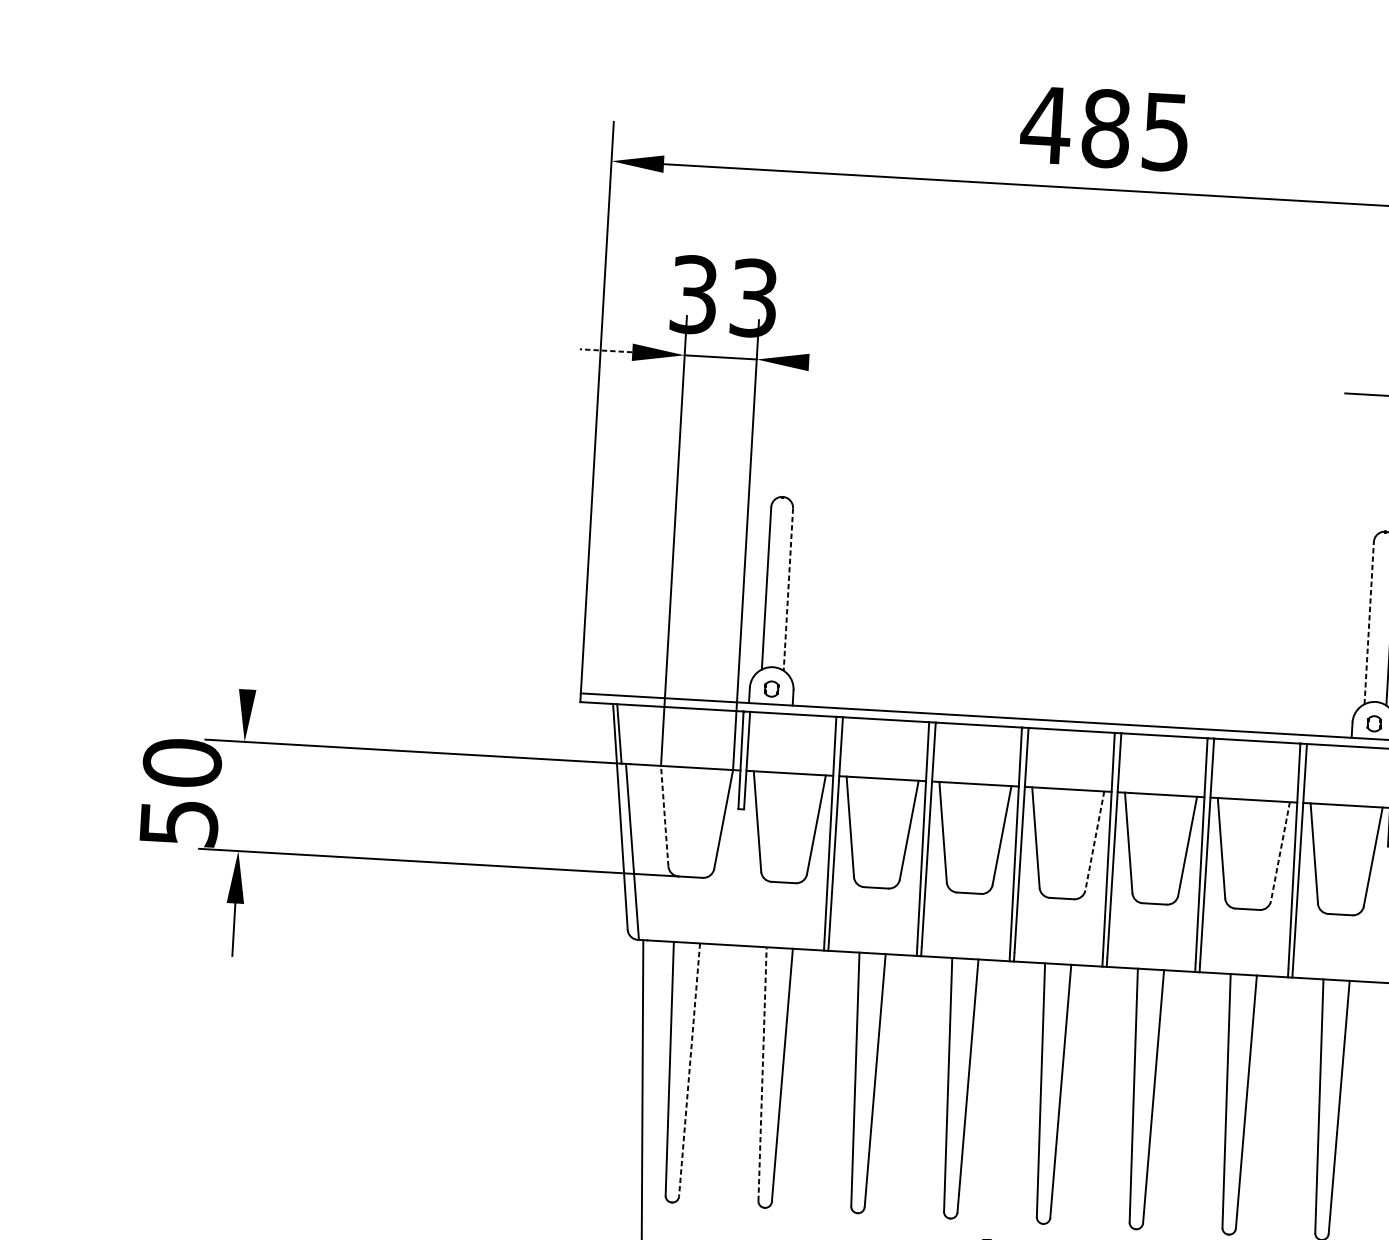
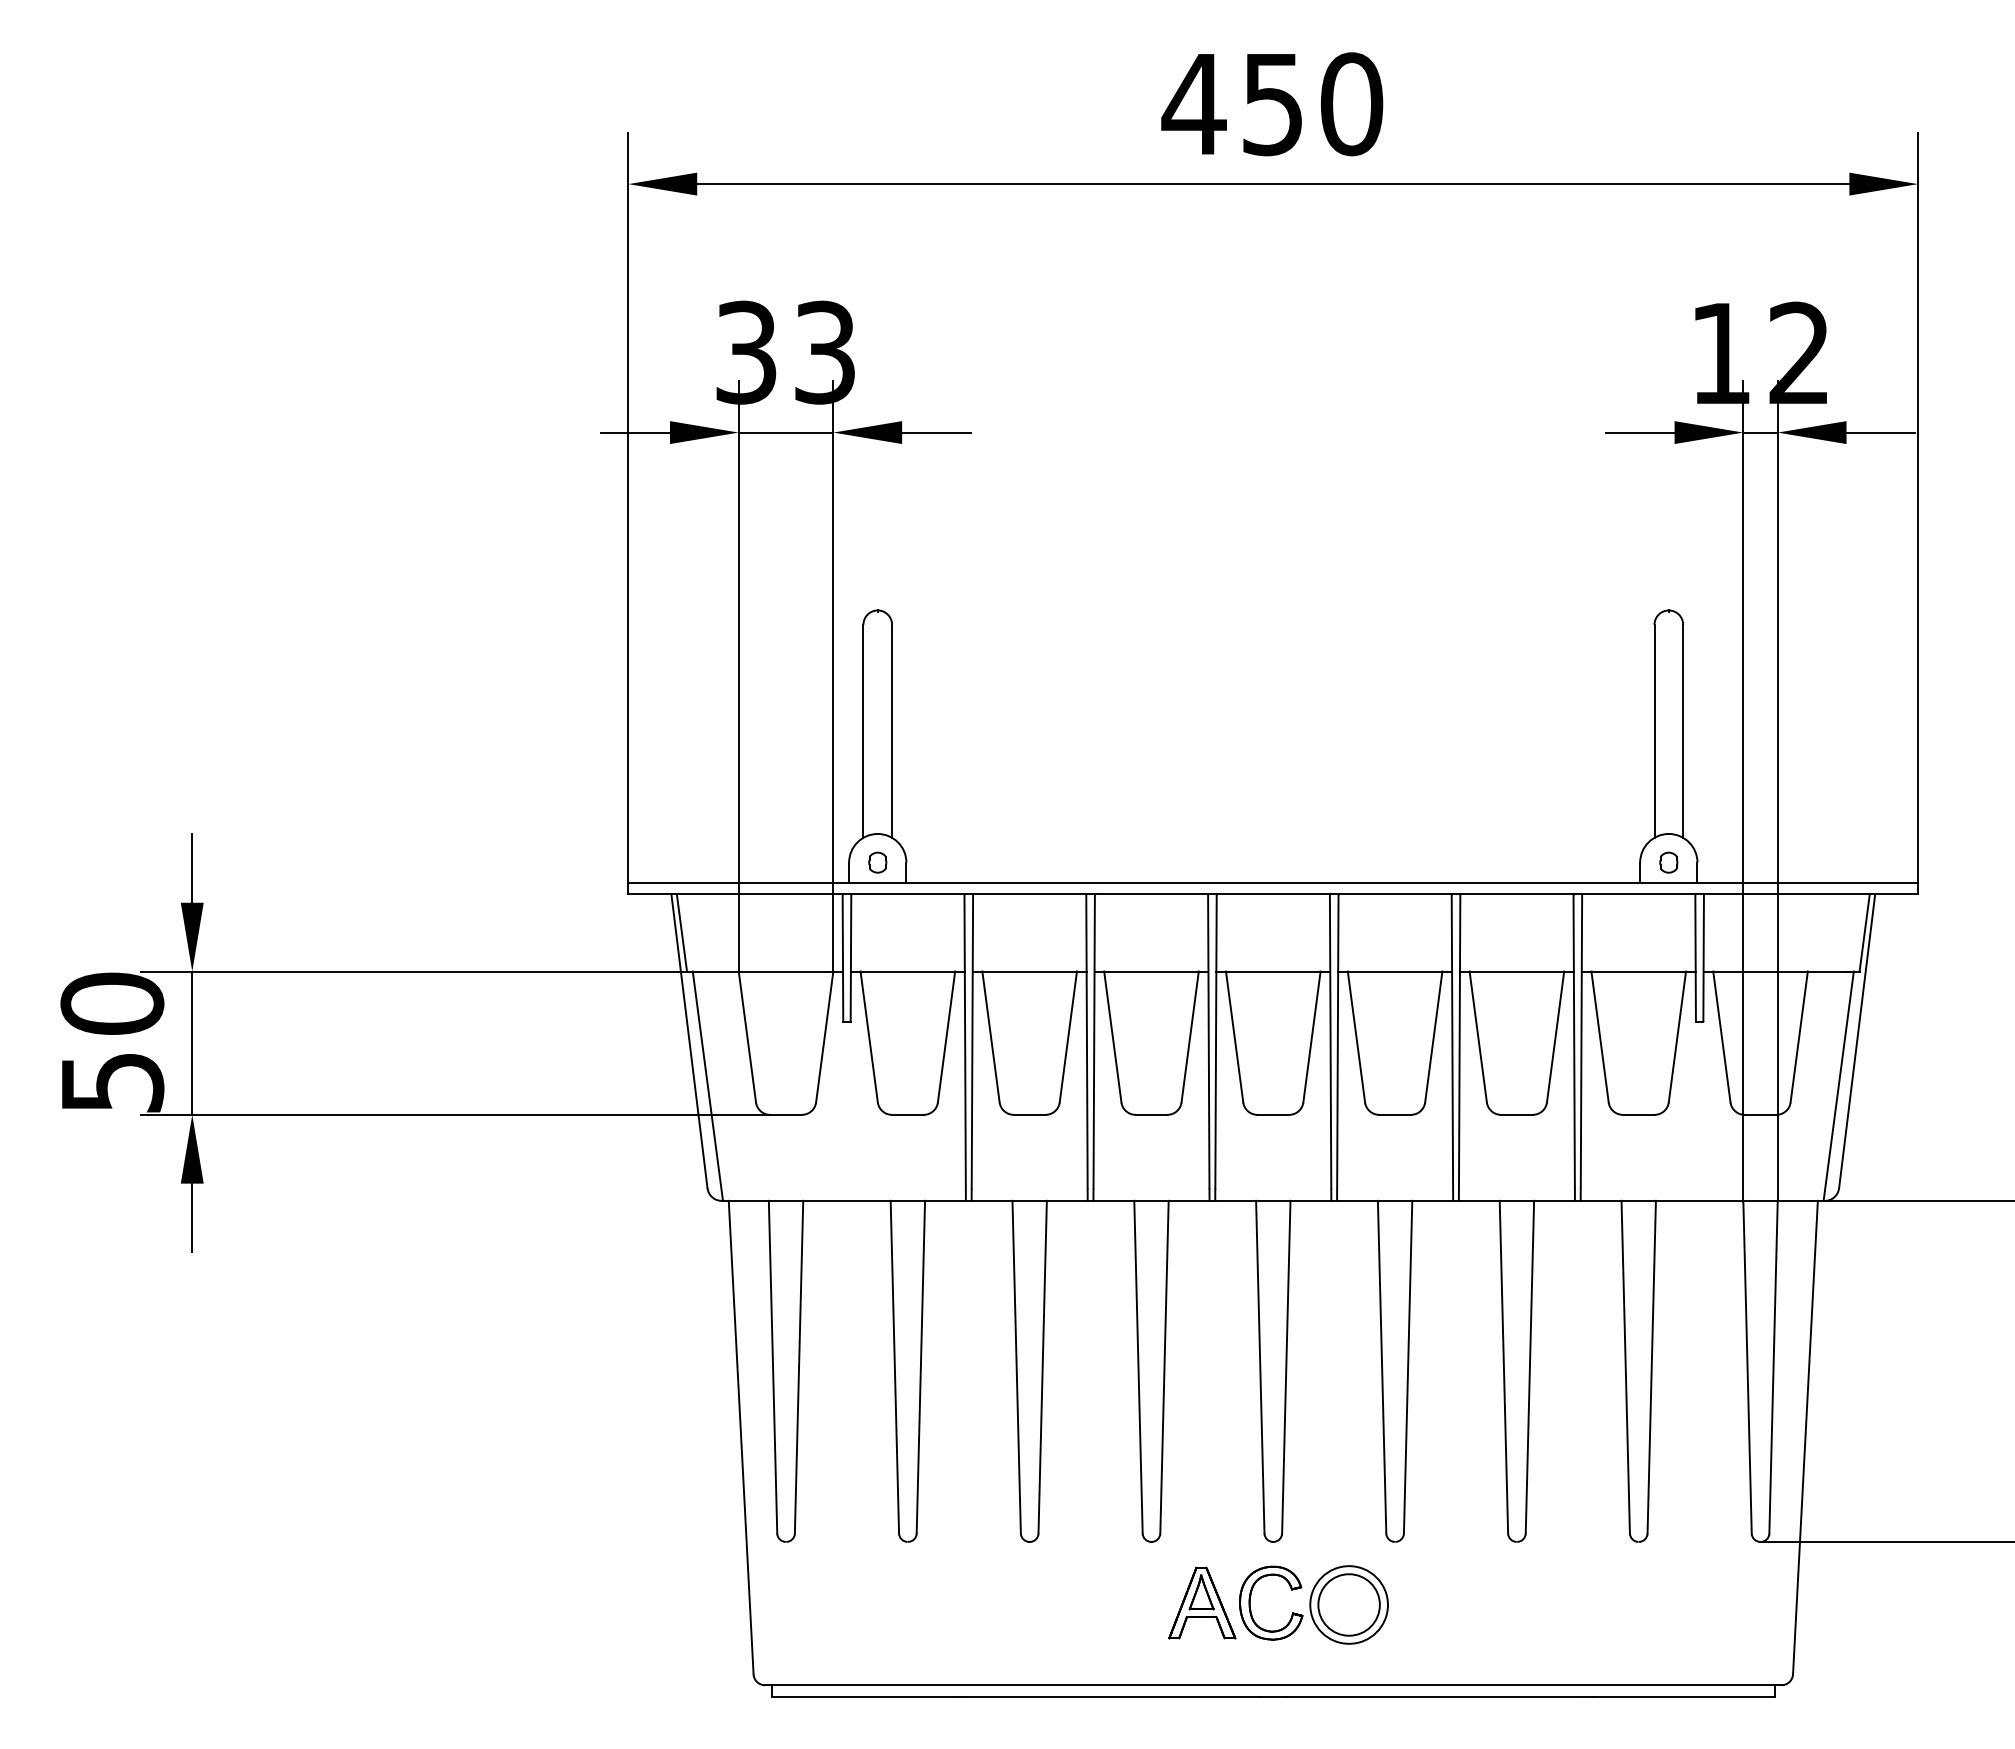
text: (1136, 130) -> (1312, 104), 485 -> 450
line: (606, 350) -> (635, 432), dashed -> solid
line: (835, 363) -> (936, 432), added
line: (788, 589) -> (892, 731), dashed -> solid
line: (1369, 623) -> (1654, 731), dashed -> solid
line: (249, 662) -> (192, 867), added
line: (241, 795) -> (192, 1042), added
line: (664, 815) -> (747, 1036), dashed -> solid
line: (1094, 840) -> (1311, 1036), dashed -> solid
line: (1280, 851) -> (1555, 1036), dashed -> solid
line: (689, 1070) -> (799, 1367), dashed -> solid
line: (762, 1073) -> (894, 1366), dashed -> solid

